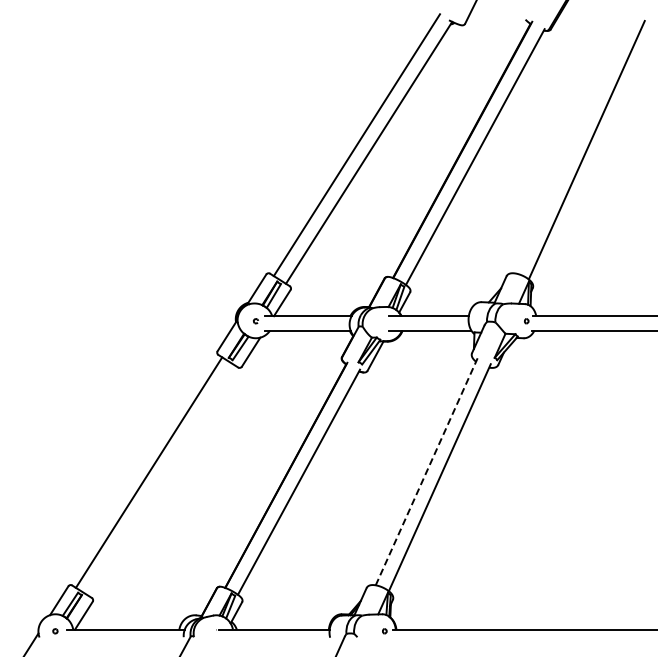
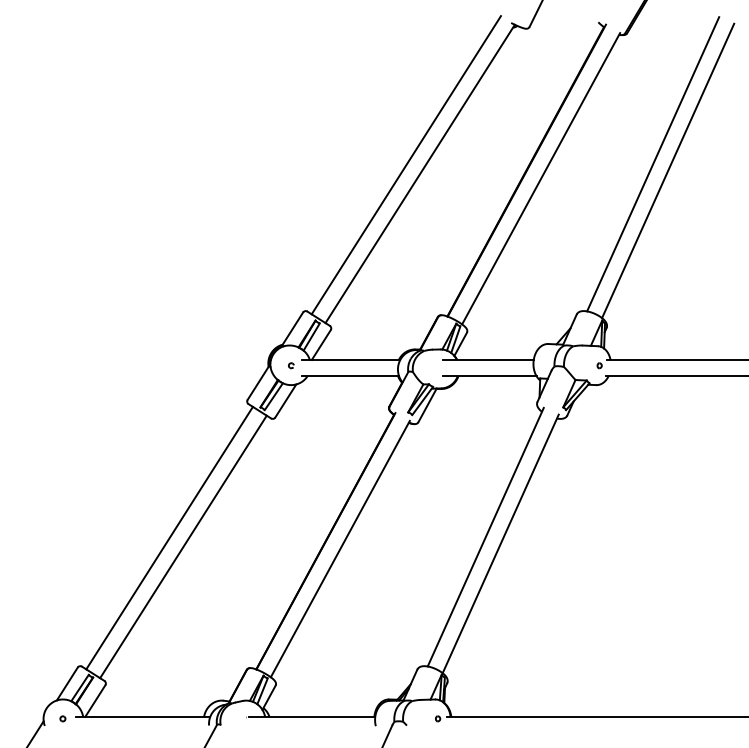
line: (573, 144) -> (652, 164), added
line: (426, 471) -> (485, 536), dashed -> solid
line: (161, 480) -> (183, 547), added

